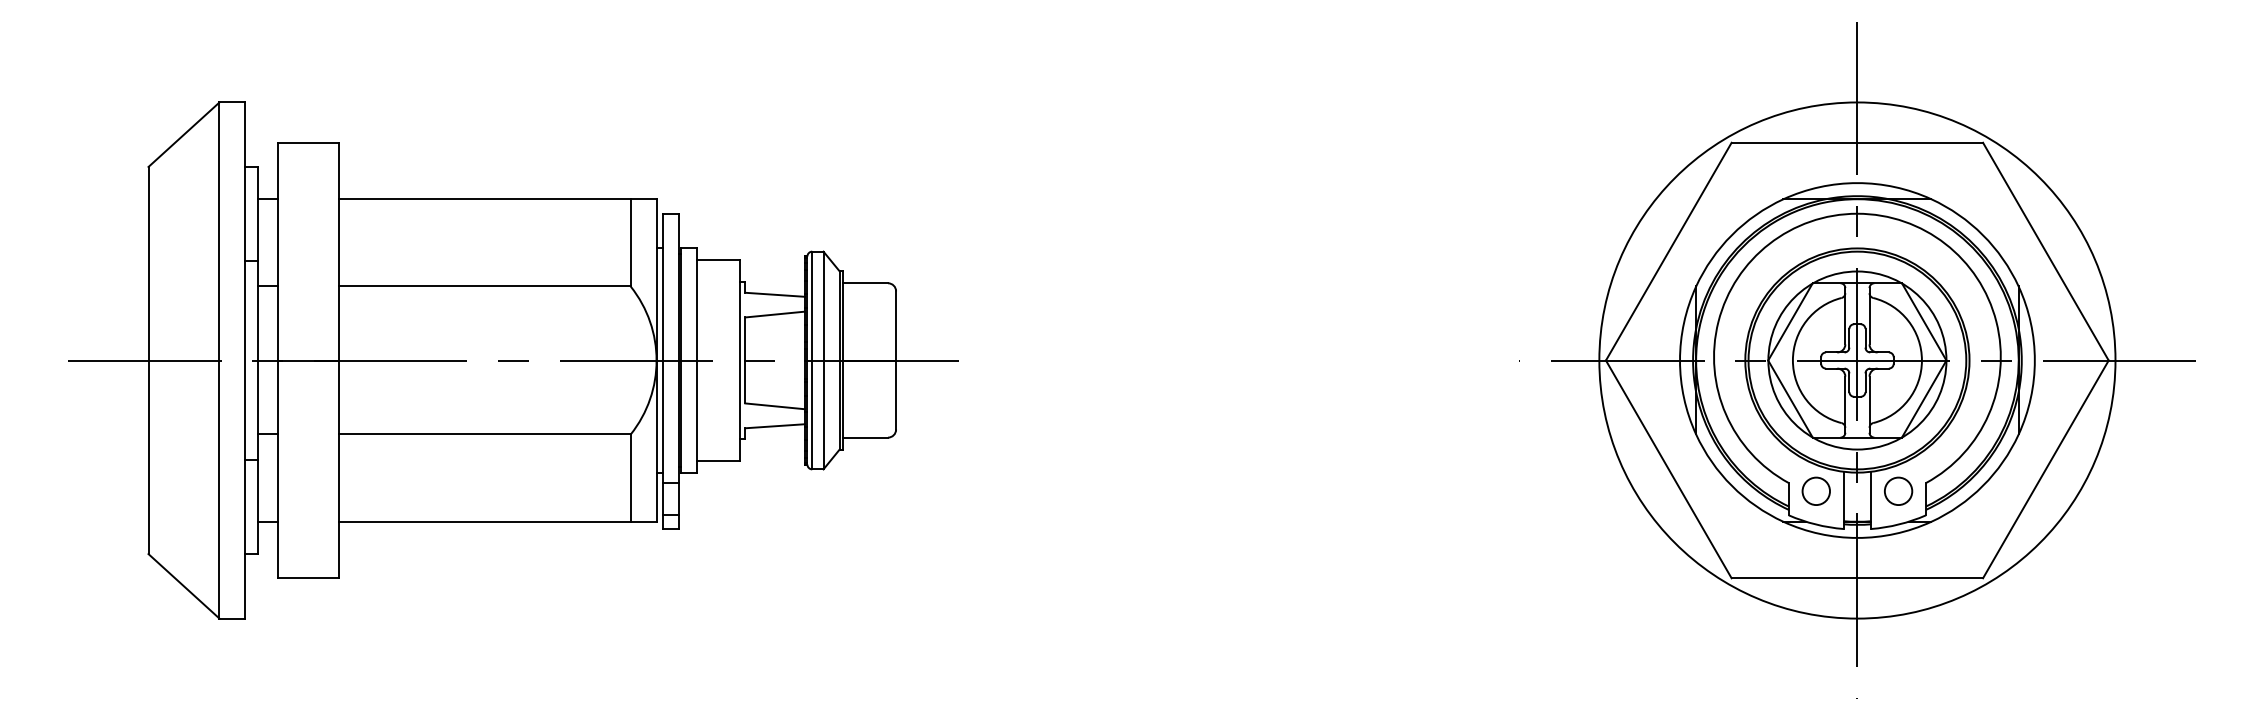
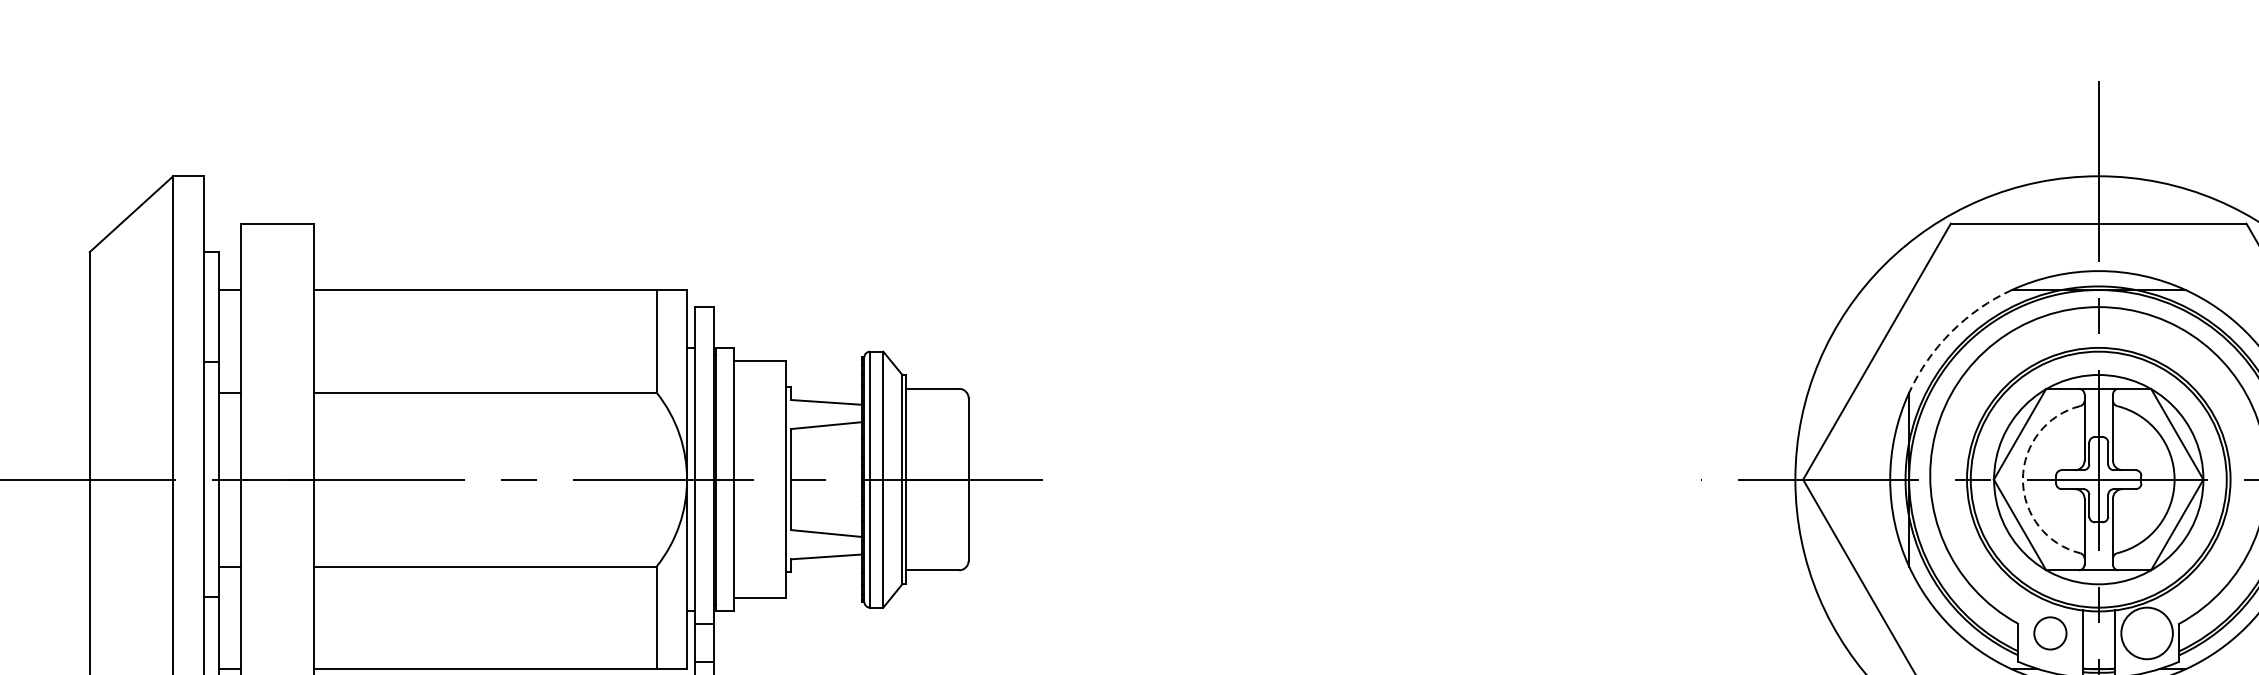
arc: (1731, 235) -> (1950, 332), solid -> dashed
arc: (1792, 360) -> (2022, 479), solid -> dashed
circle: (1898, 491) -> (2147, 633), size x1.6

